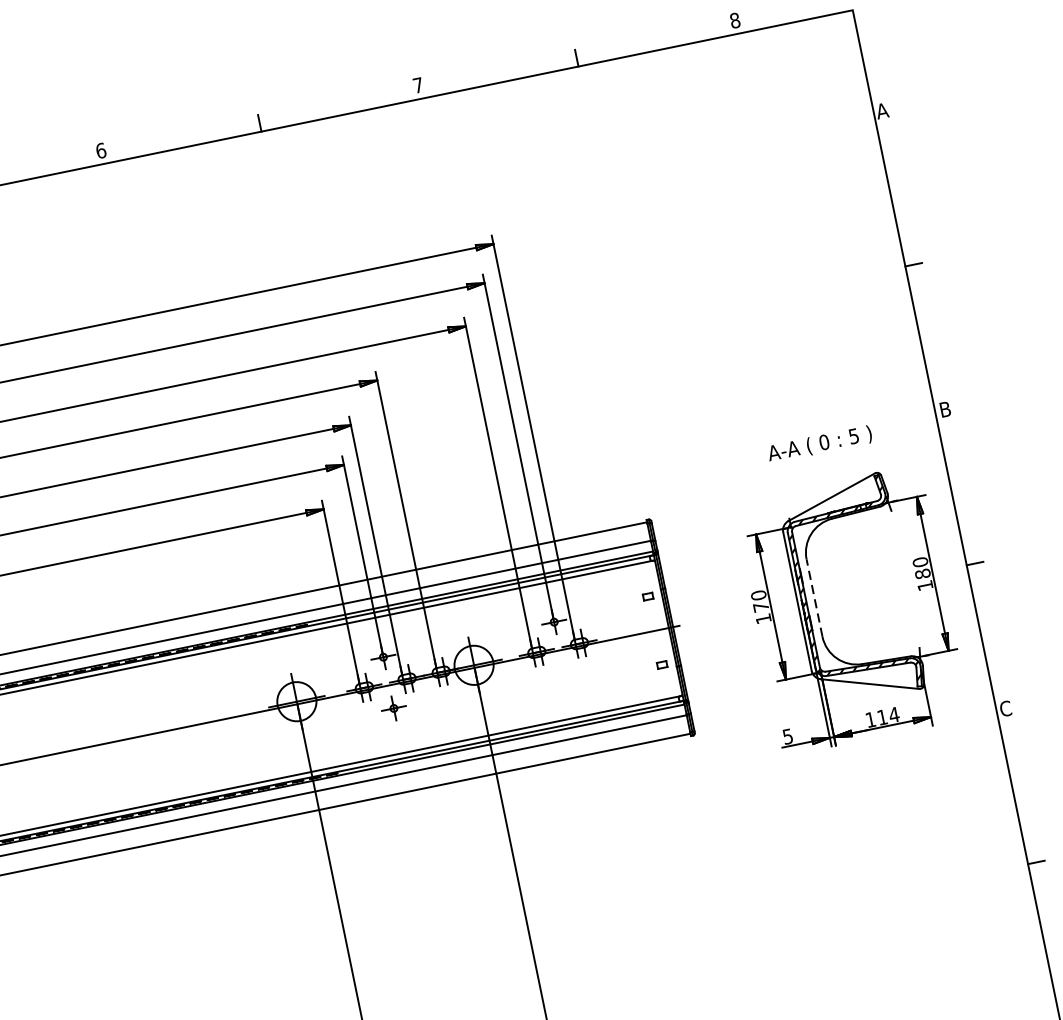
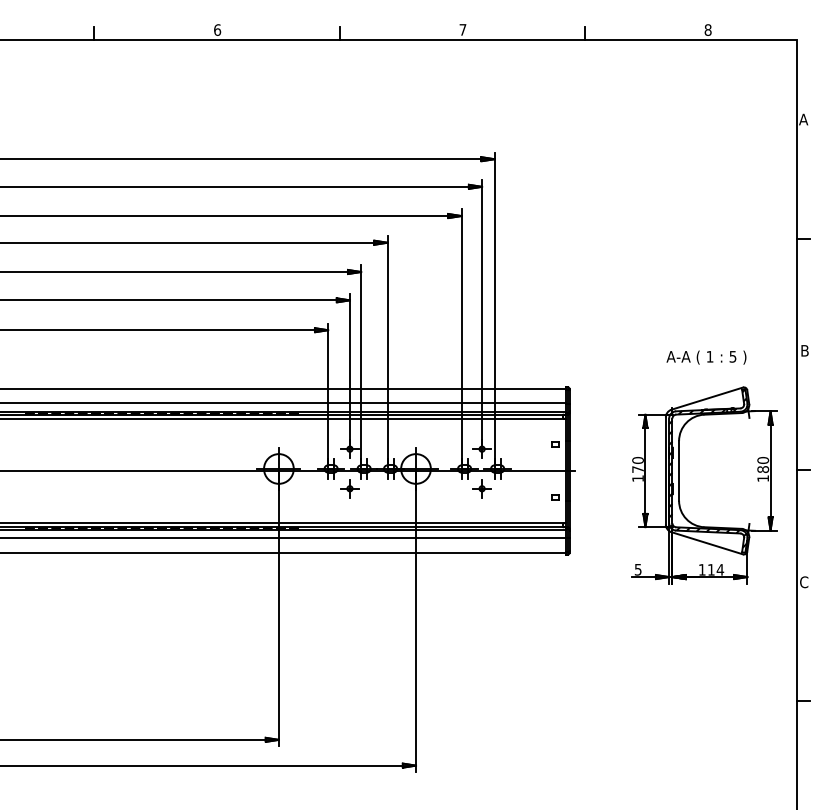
text: (823, 442) -> (709, 356), 0 -> 1
line: (814, 597) -> (679, 470), dashed -> solid
part: (563, 673) -> (481, 488), added

